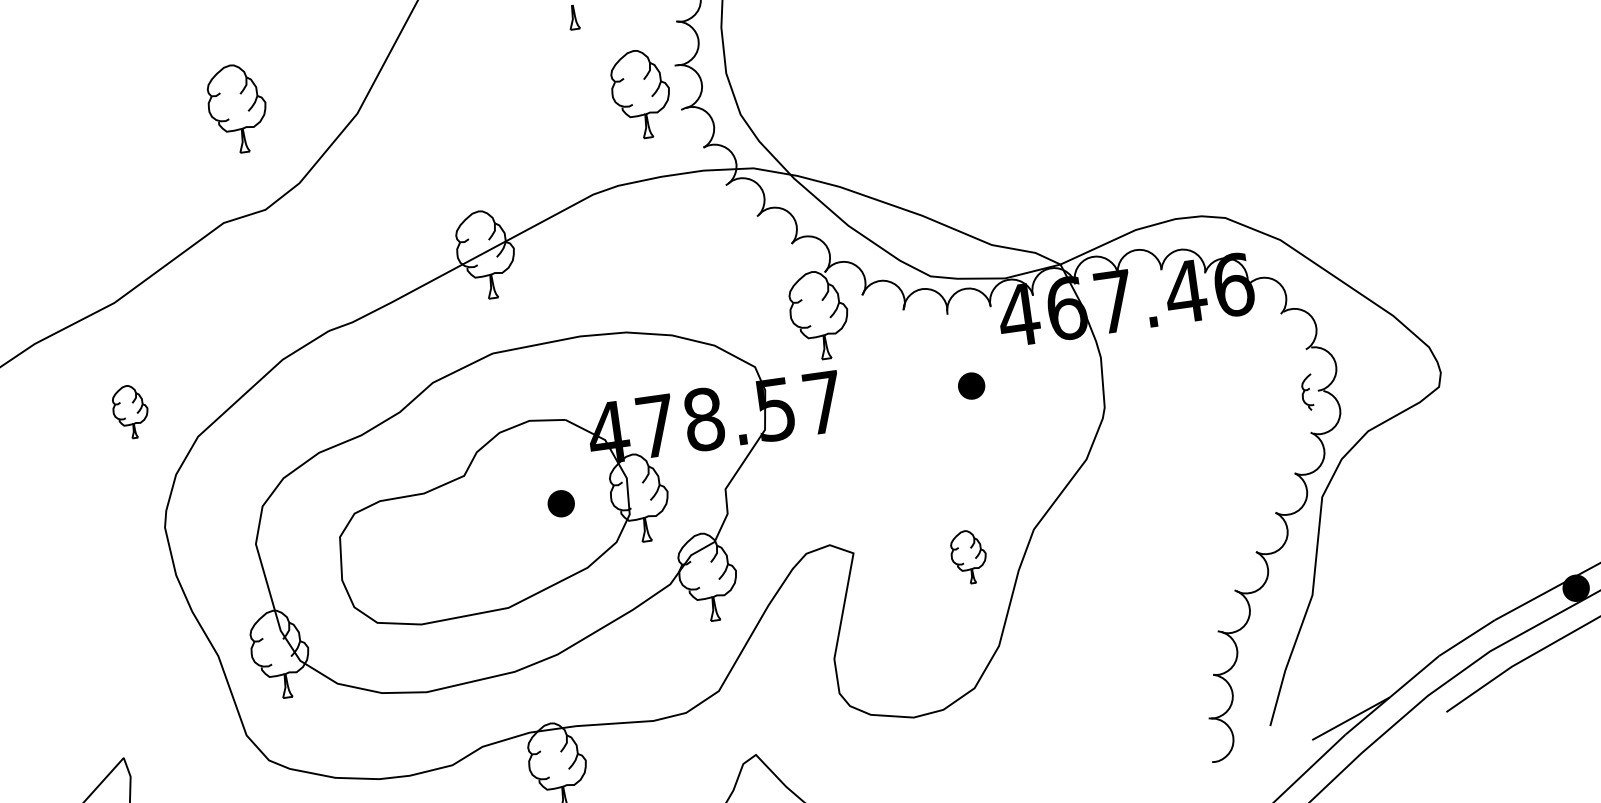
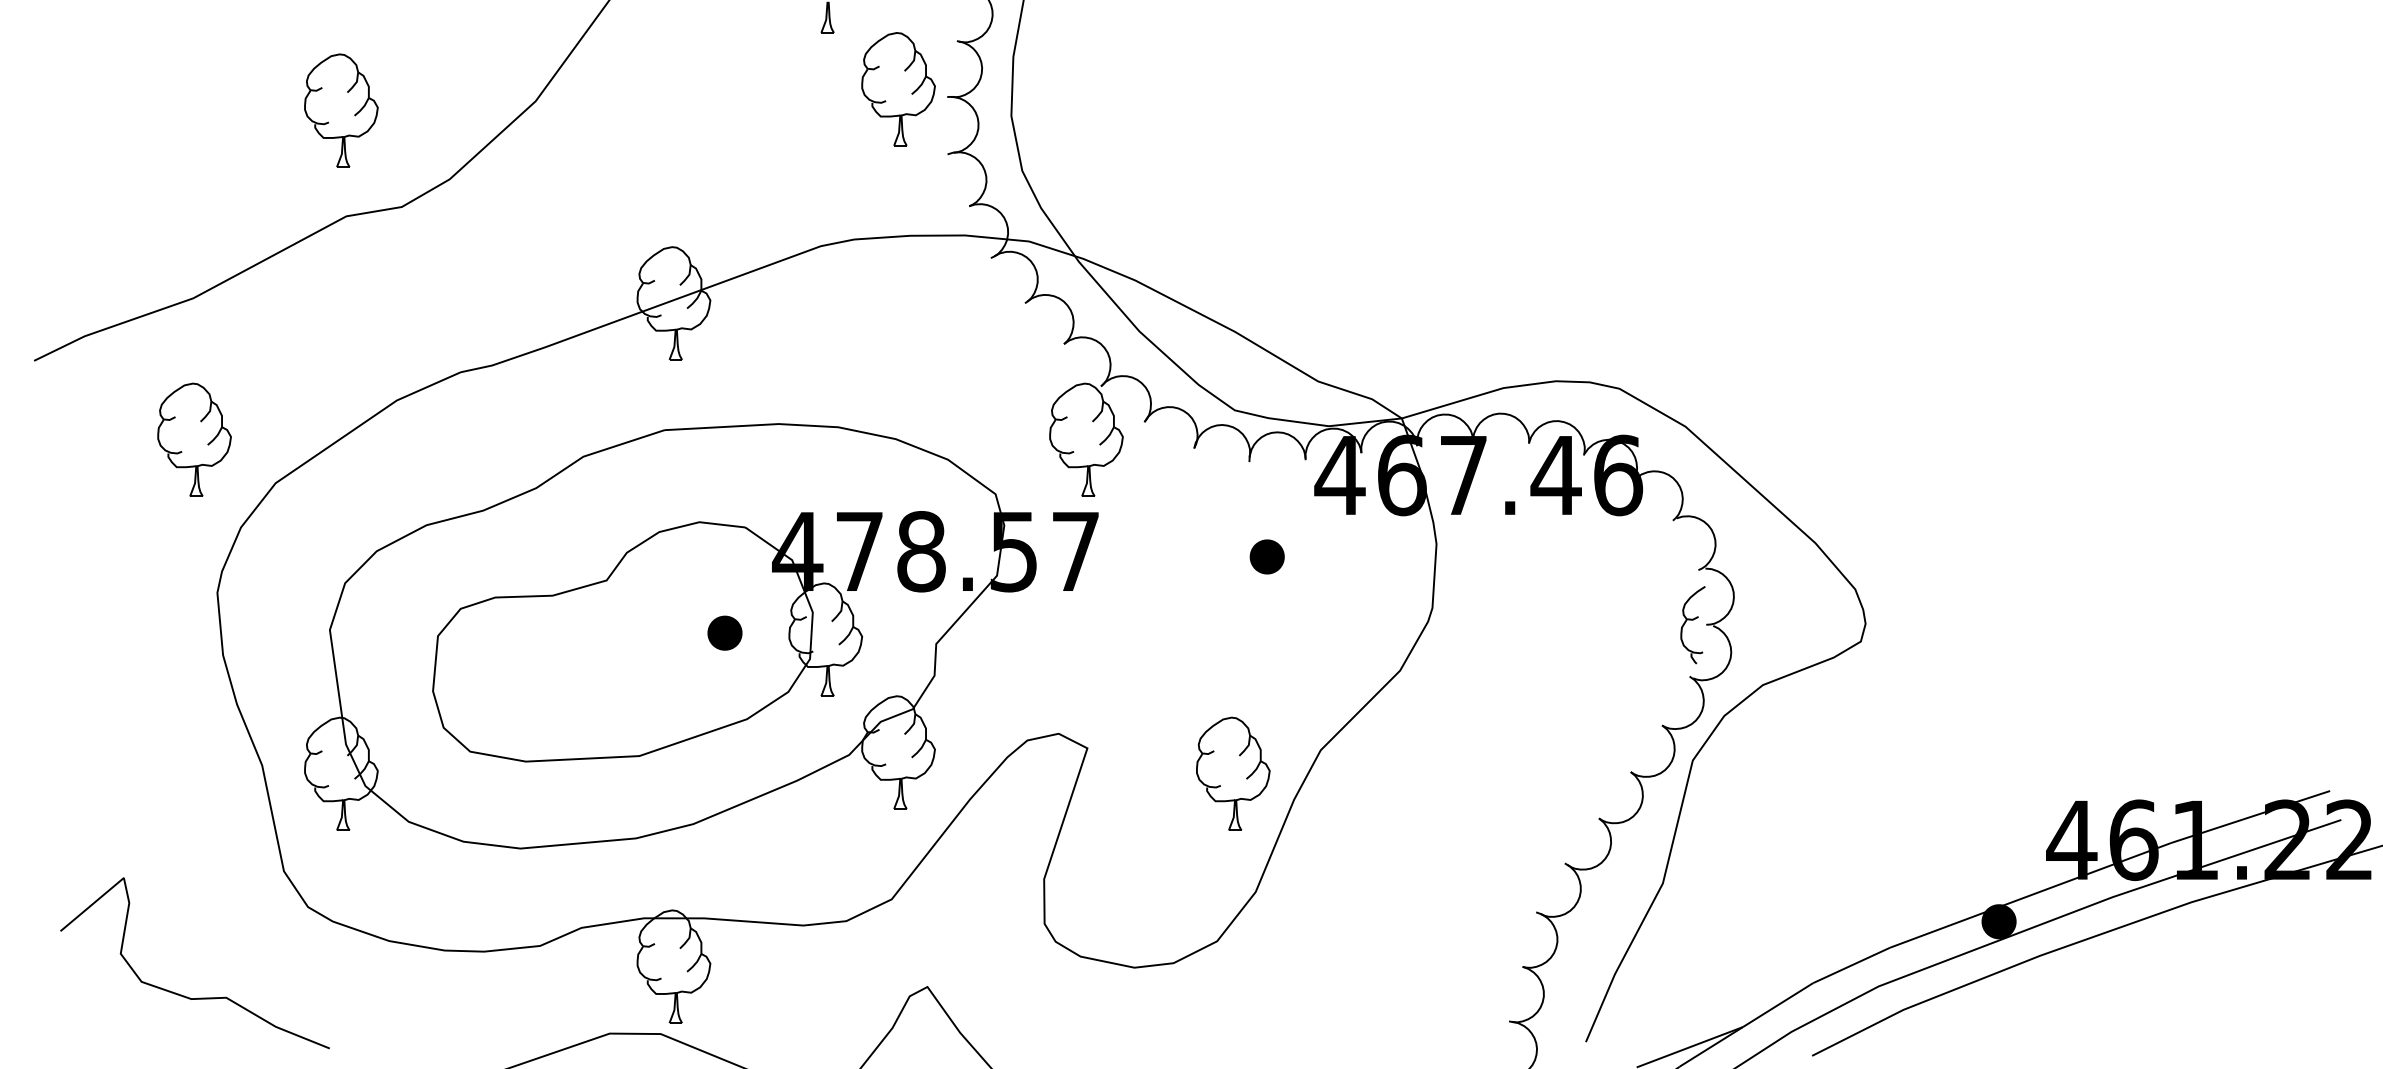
part: (641, 94) -> (898, 89), moved
part: (237, 108) -> (341, 110), moved
part: (1307, 392) -> (1692, 625), size x1.67
part: (130, 411) -> (194, 439), size x1.67
part: (969, 556) -> (1233, 773), size x1.67

